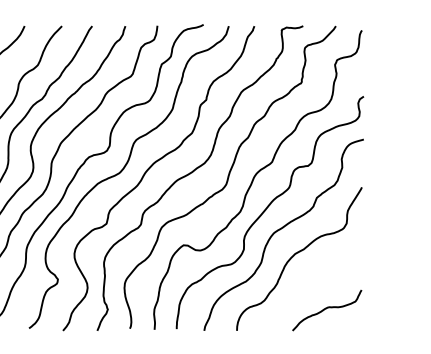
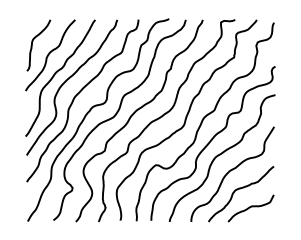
curve: (311, 281) -> (240, 189), added

